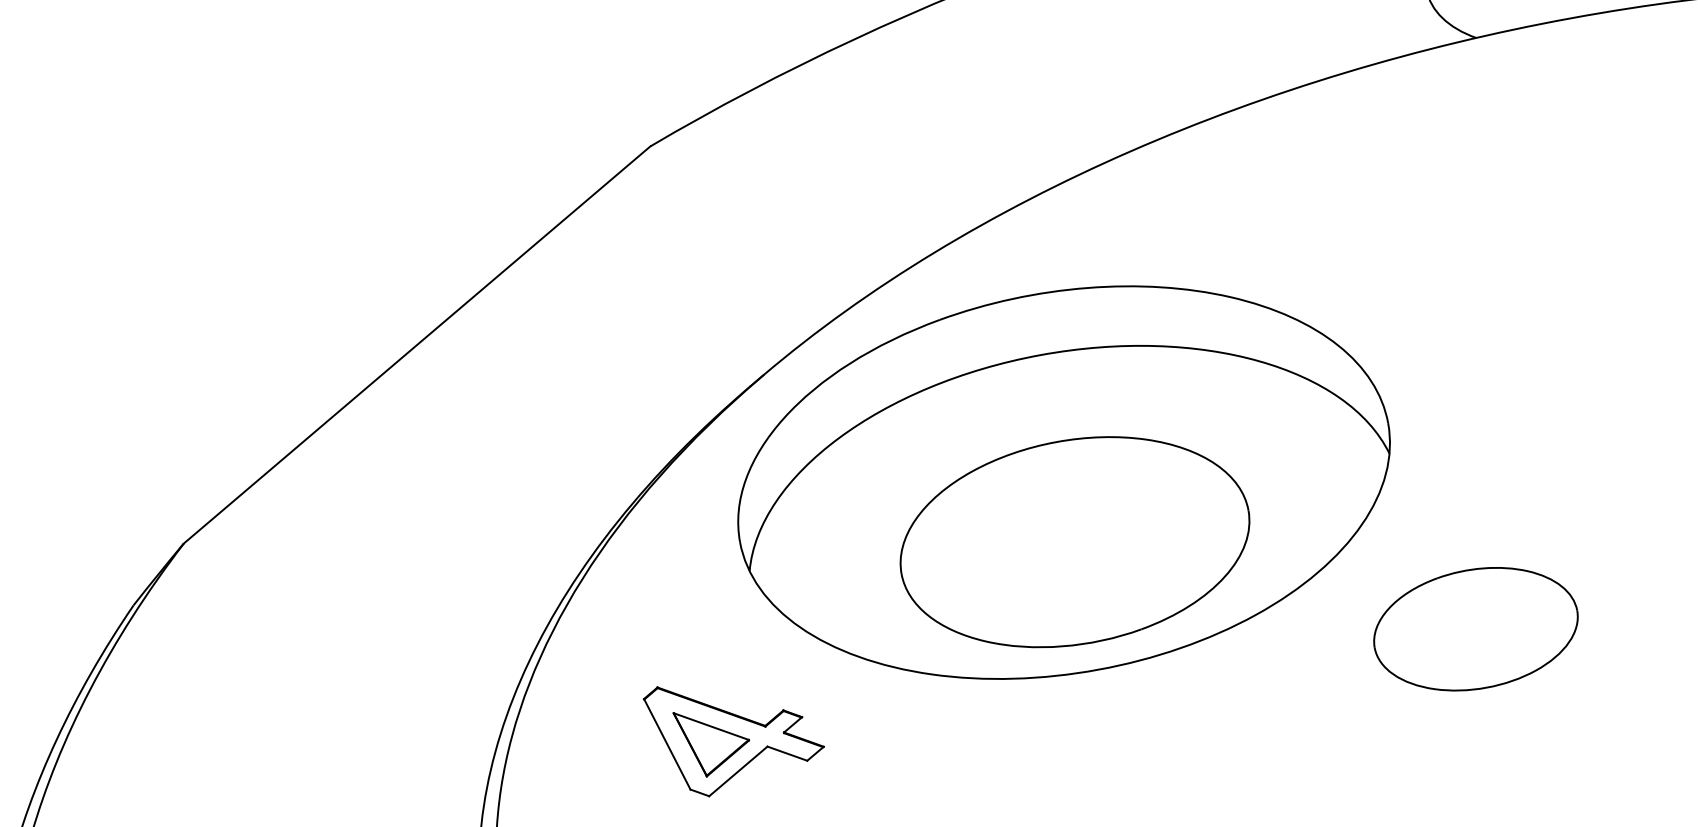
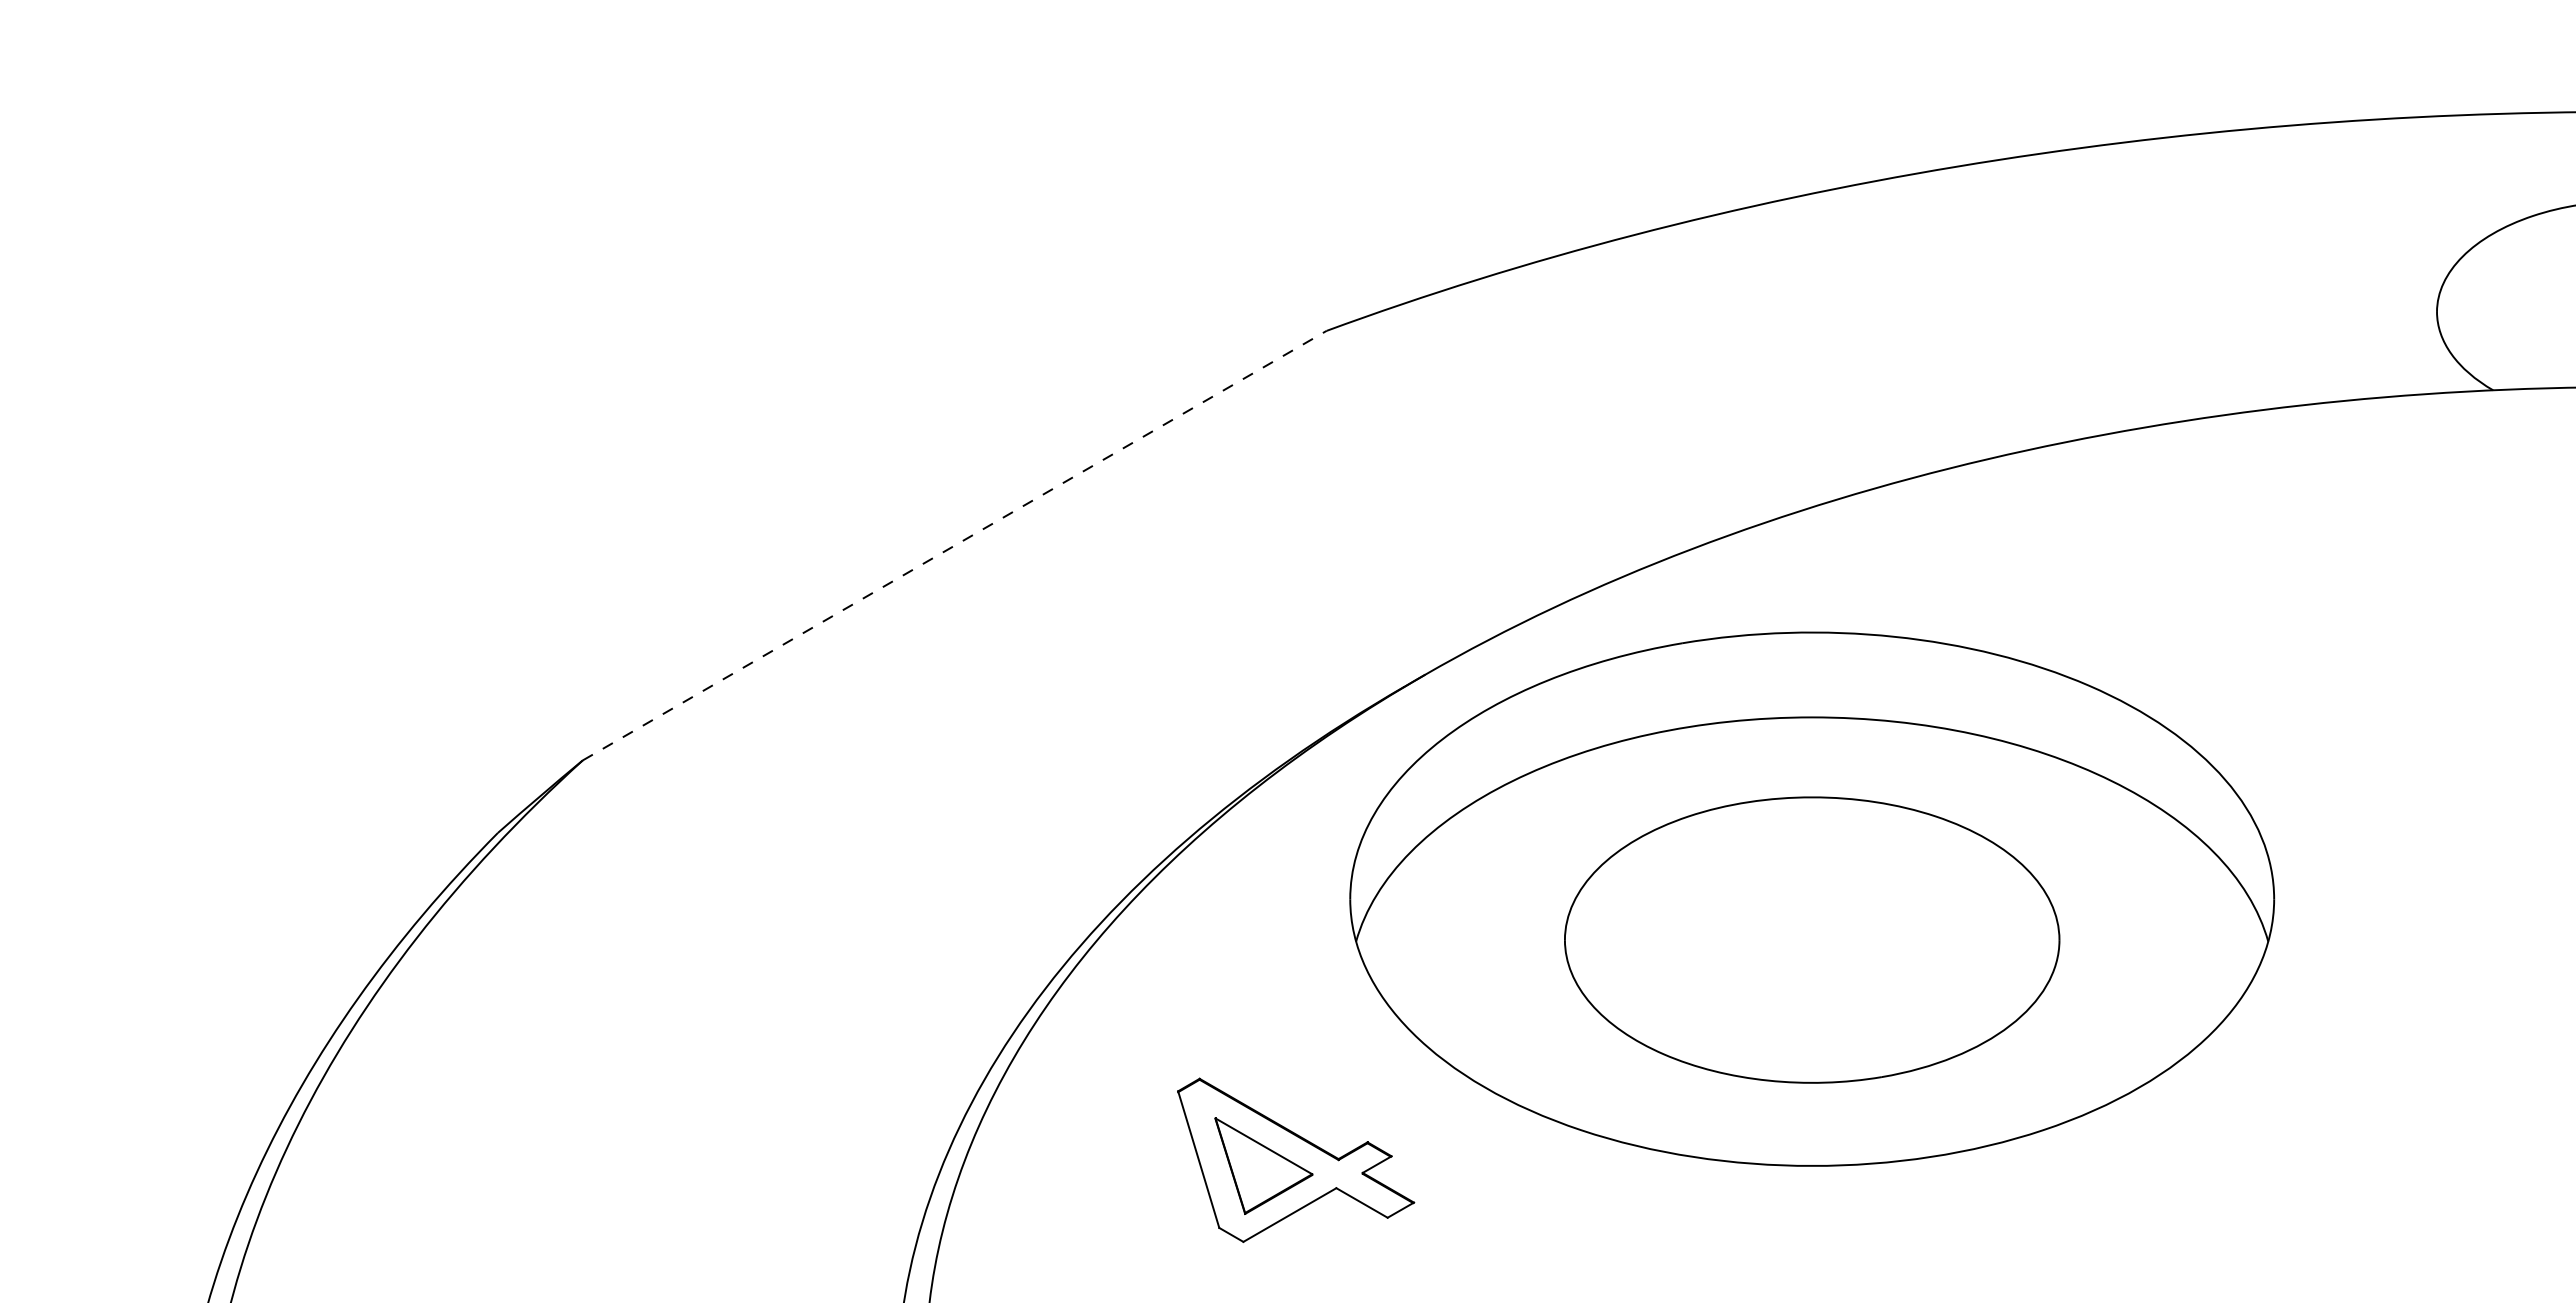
line: (416, 344) -> (954, 545), solid -> dashed
part: (1075, 541) -> (1812, 939), moved
part: (1475, 629) -> (2342, 1205), removed

